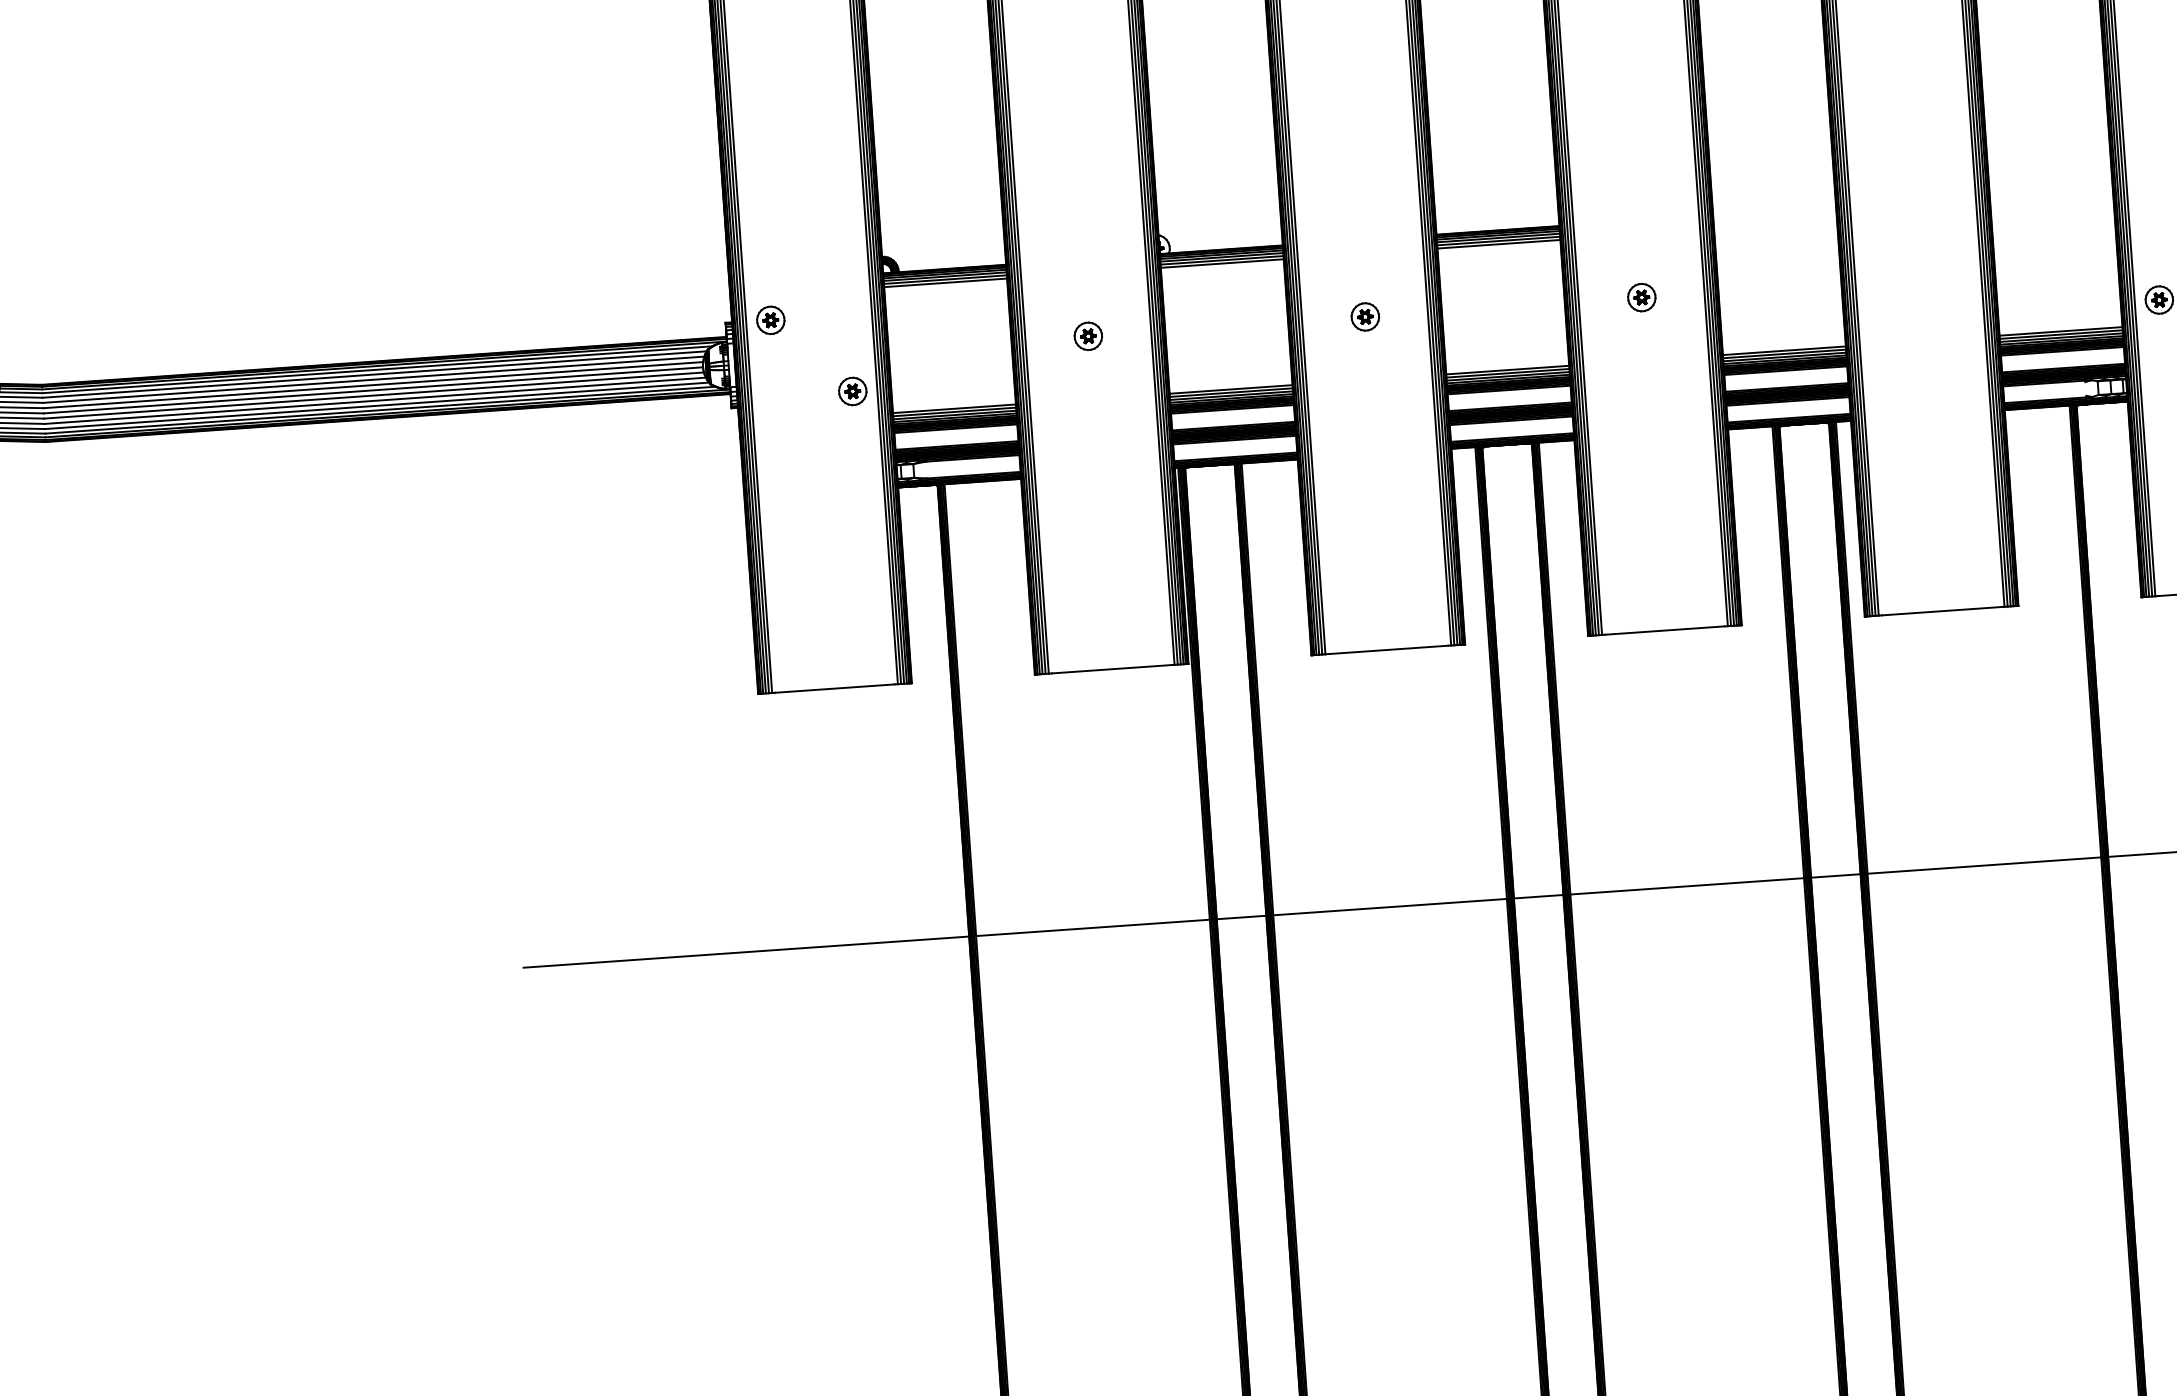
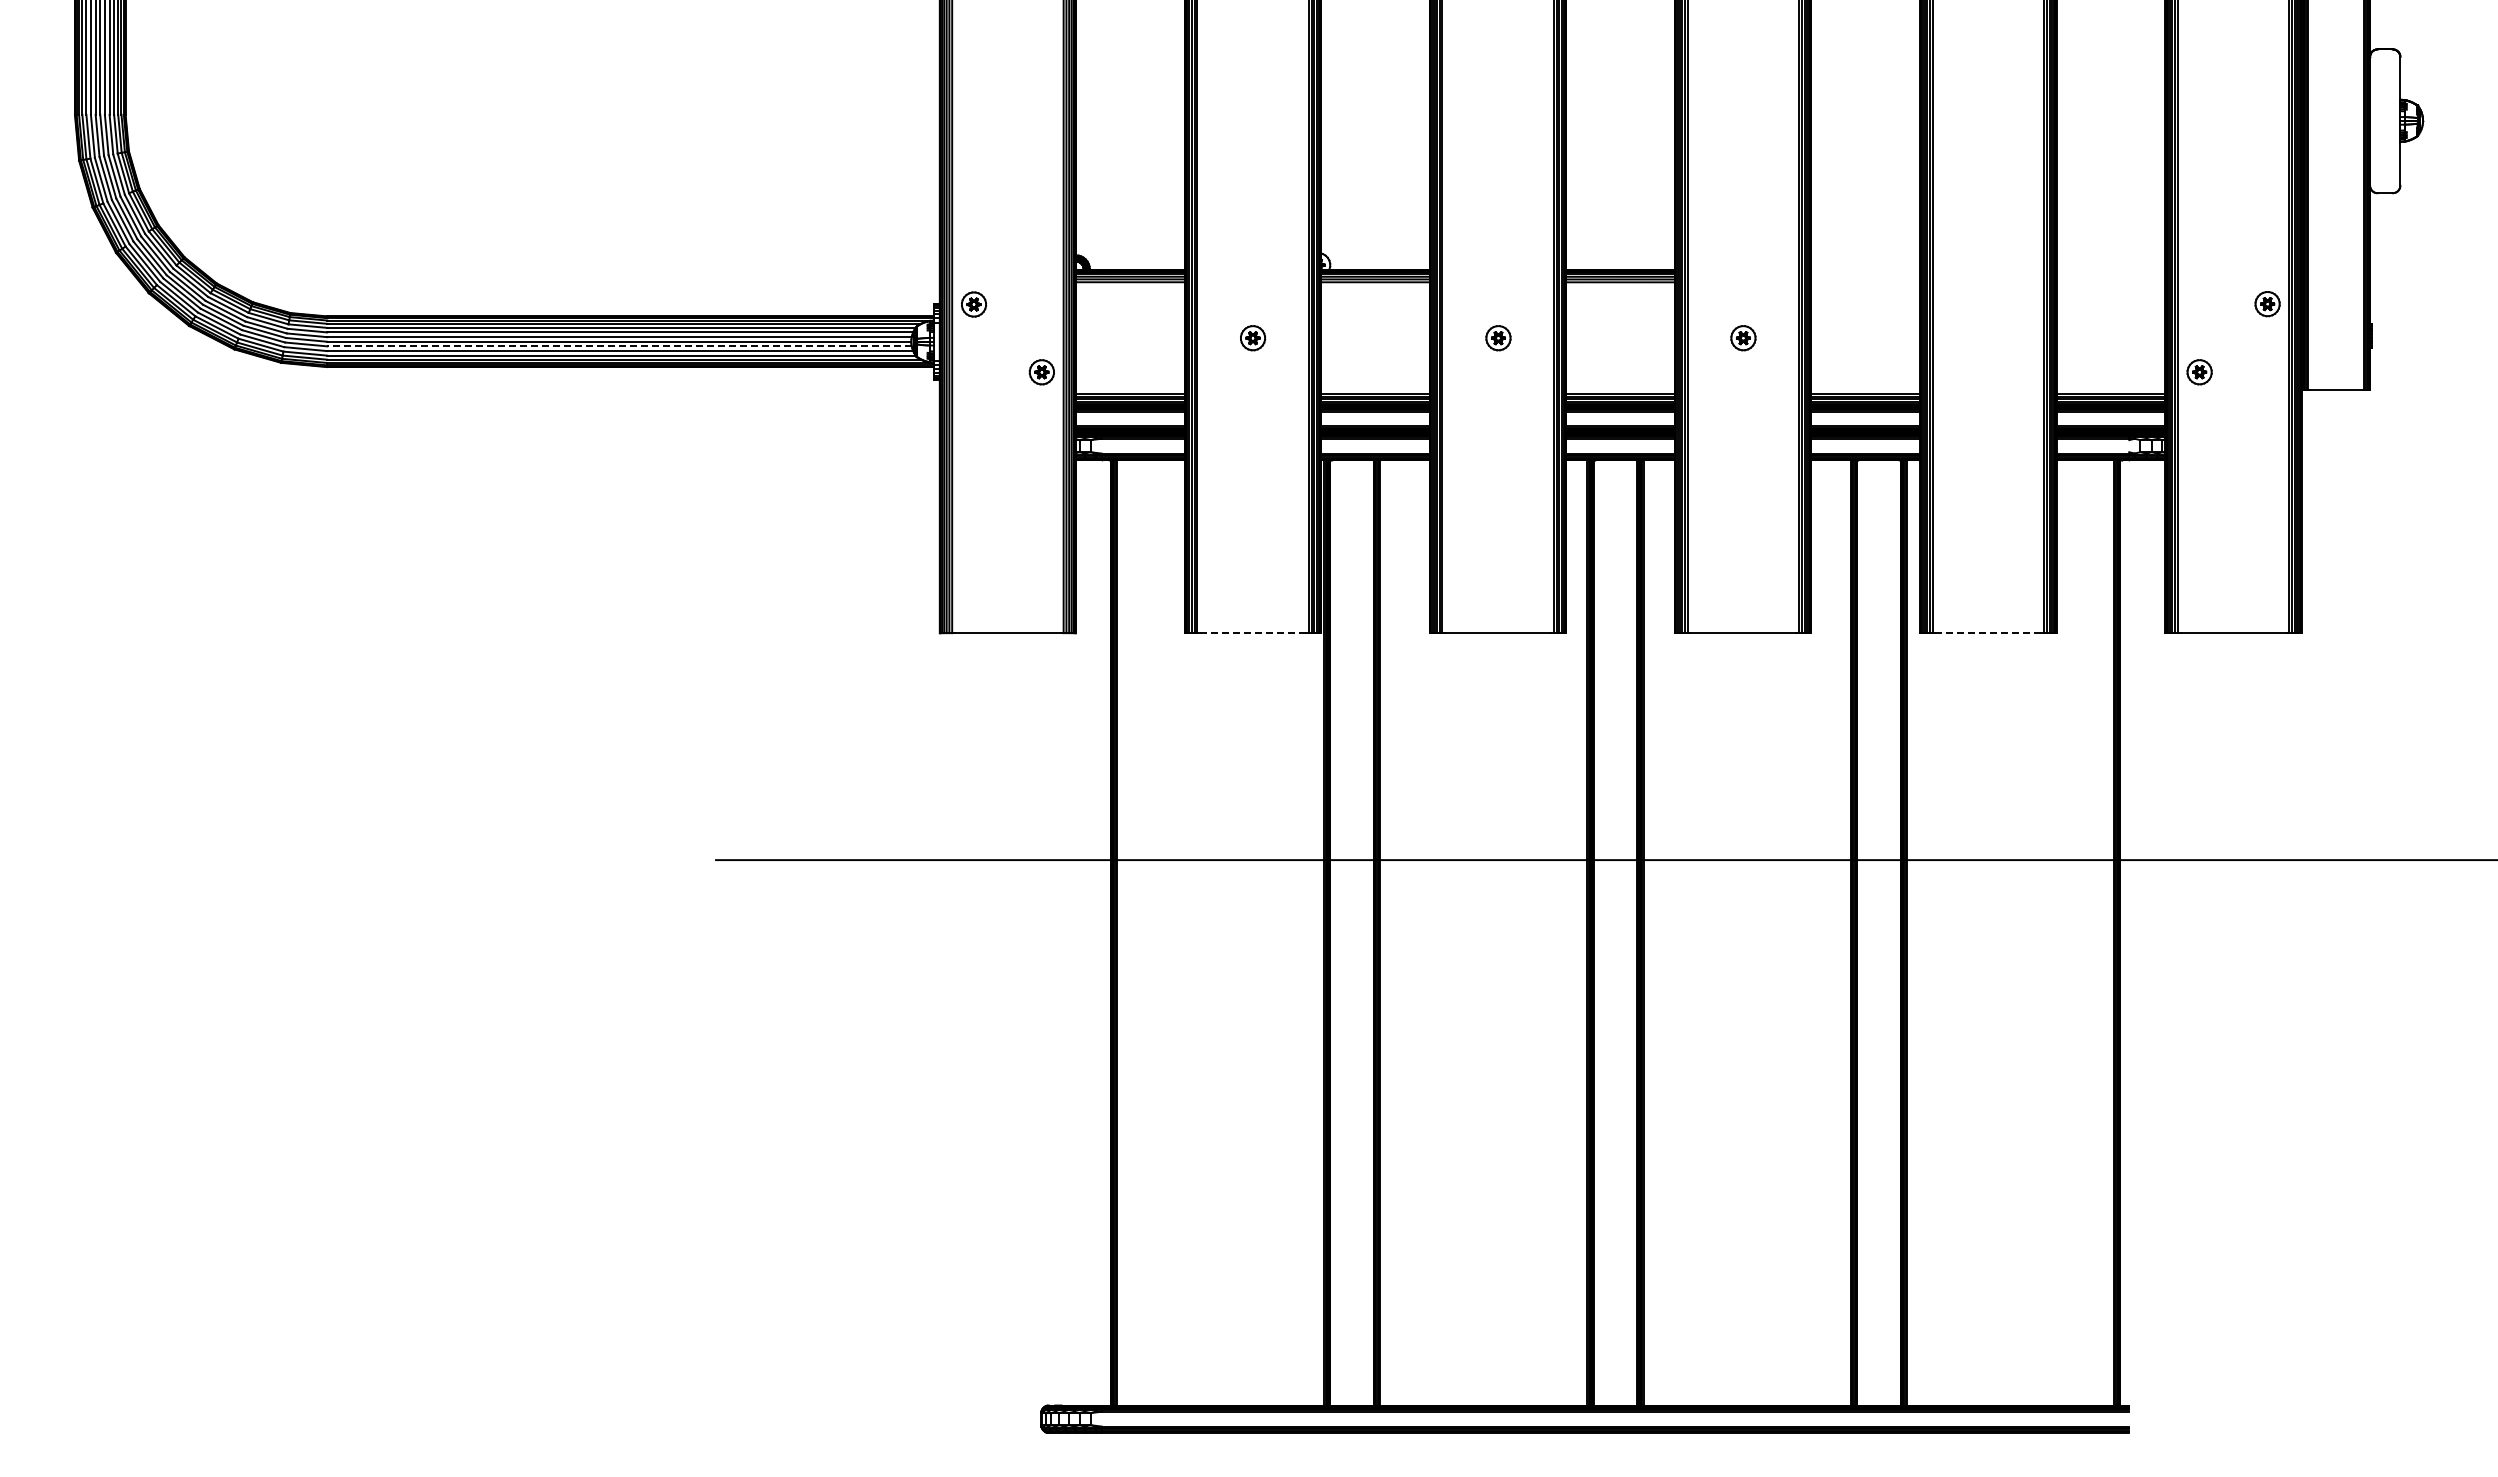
line: (374, 395) -> (619, 346), solid -> dashed
line: (1941, 611) -> (1988, 633), solid -> dashed
line: (1112, 669) -> (1253, 633), solid -> dashed

